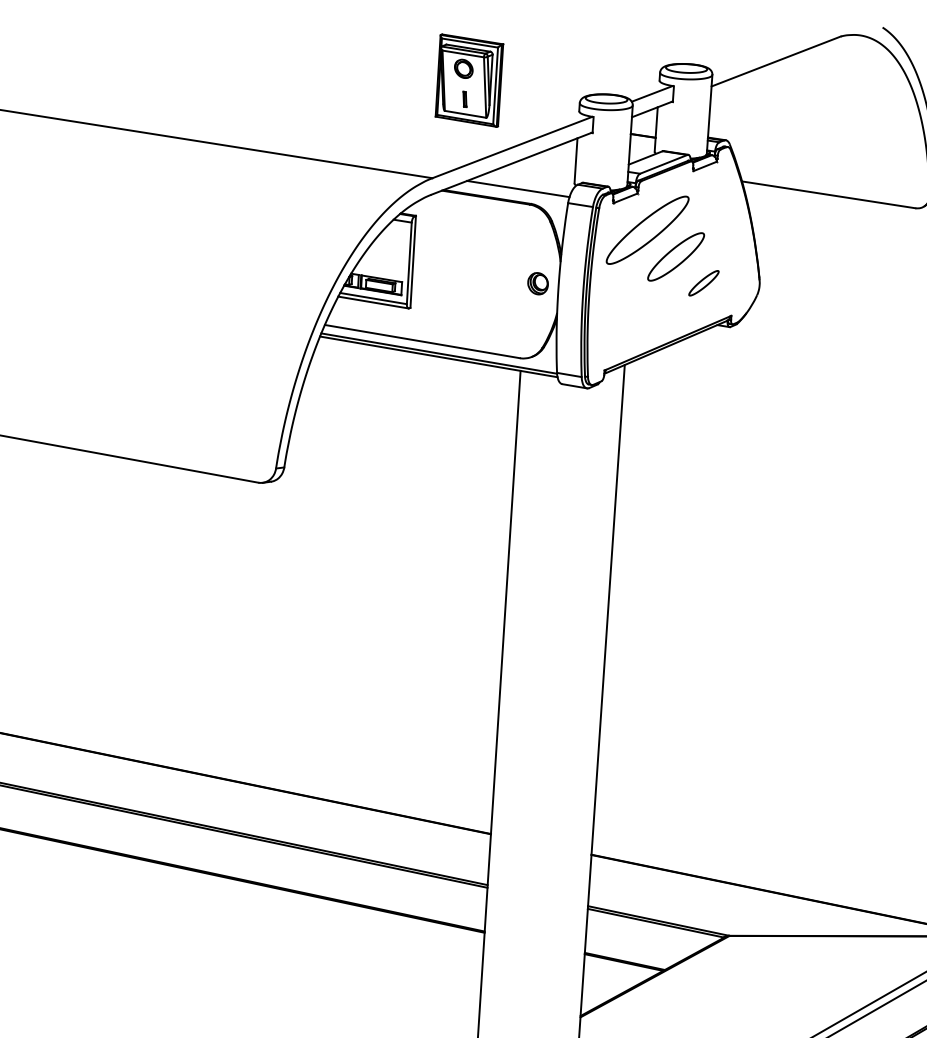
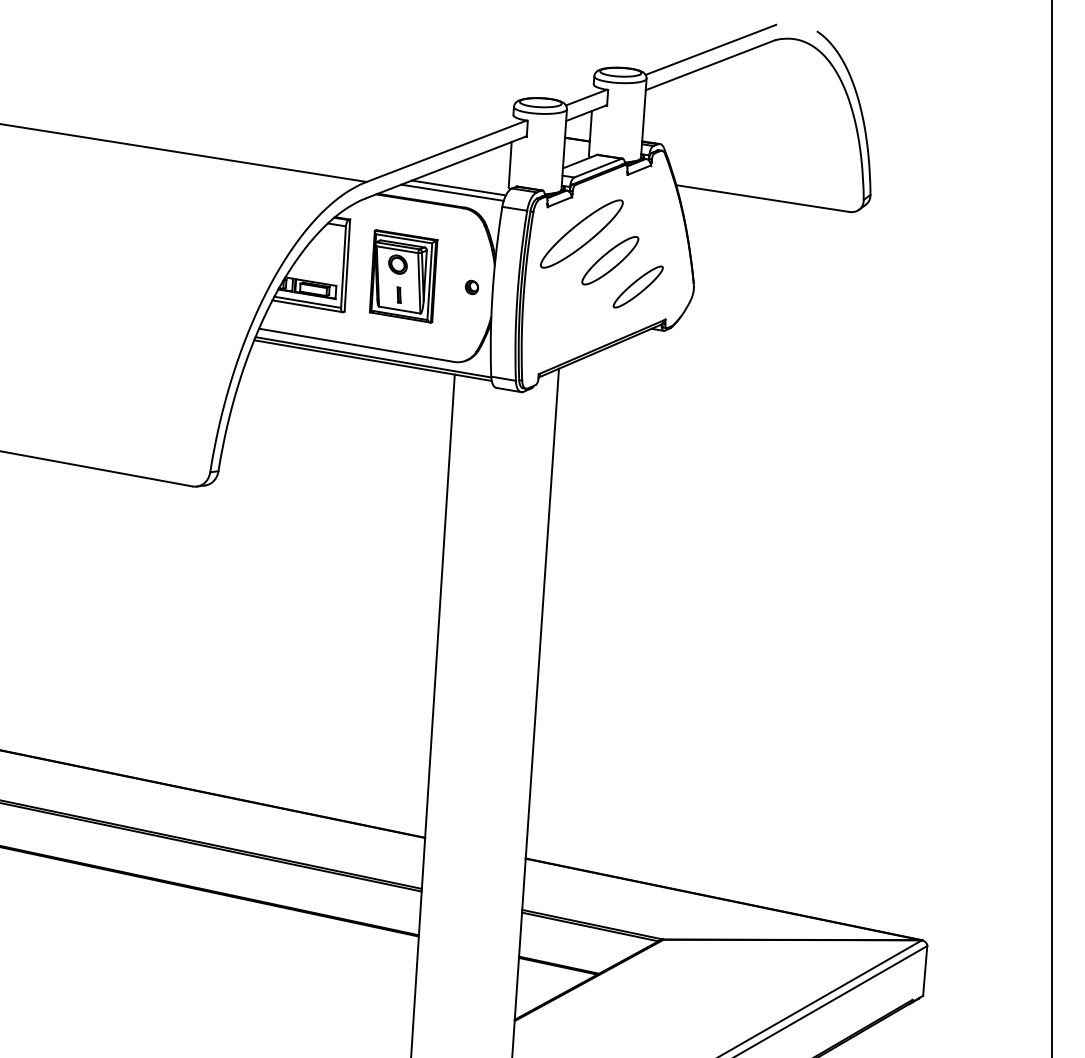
line: (776, 45) -> (710, 49), added
part: (469, 80) -> (403, 276), moved
line: (524, 183) -> (458, 187), added
part: (703, 282) -> (637, 286), size x1.67
part: (537, 283) -> (471, 287), size x0.62

